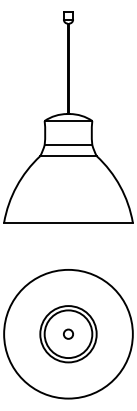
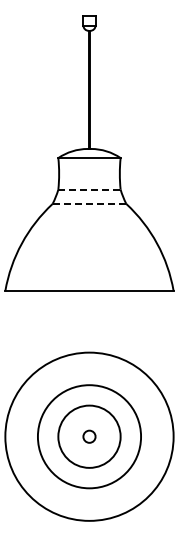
line: (68, 145) -> (89, 189), solid -> dashed
line: (68, 155) -> (89, 203), solid -> dashed
circle: (68, 334) -> (89, 436), size x1.4

